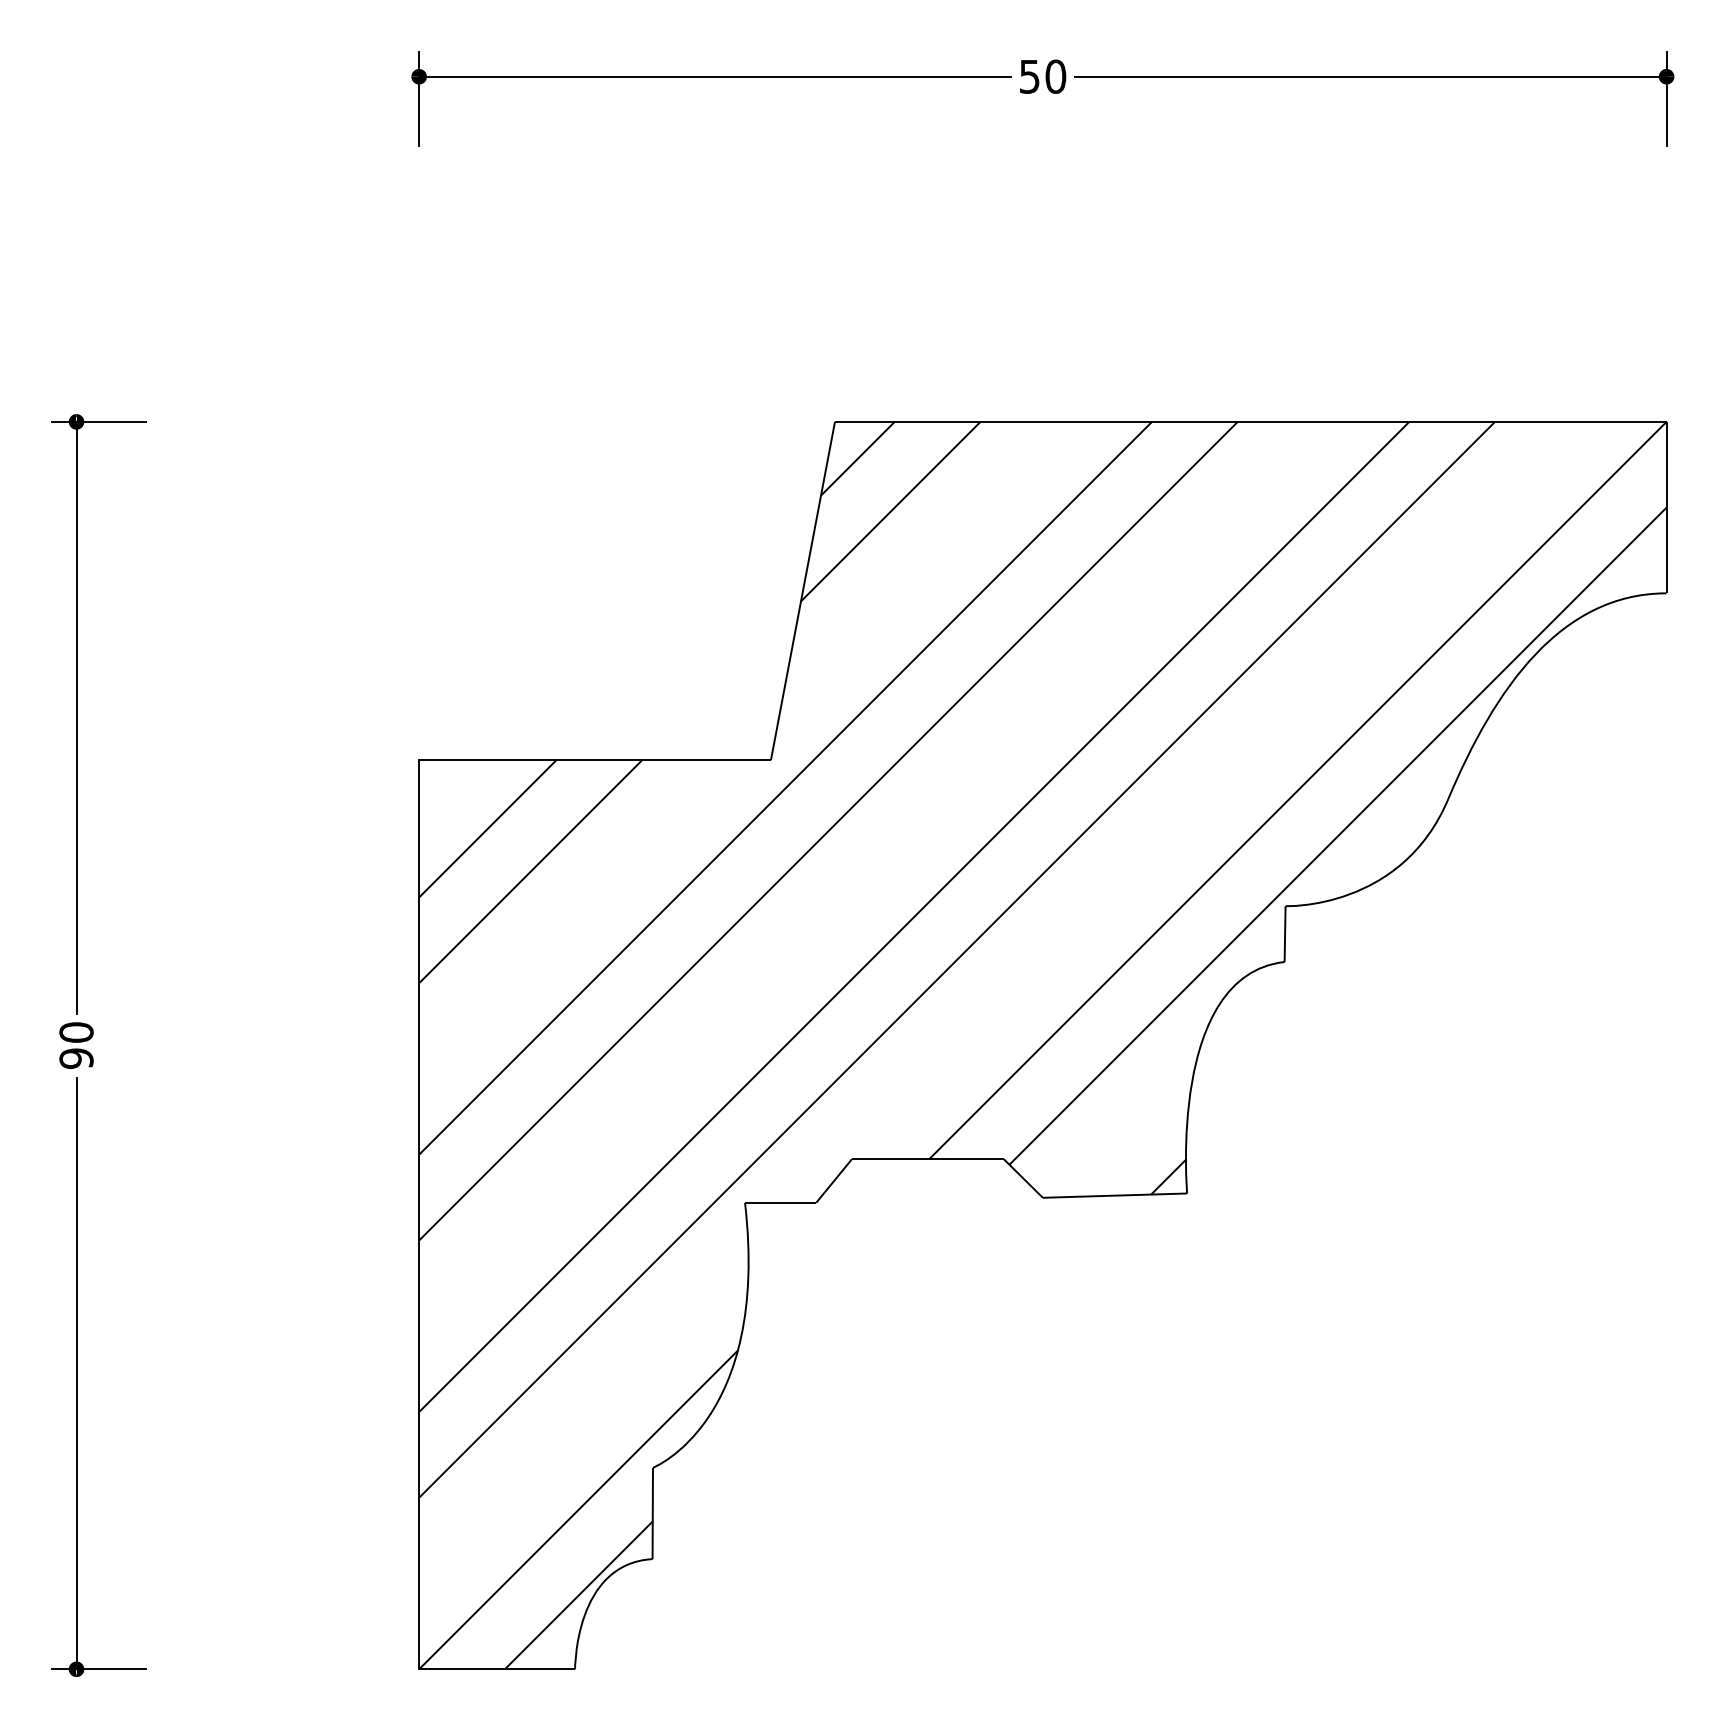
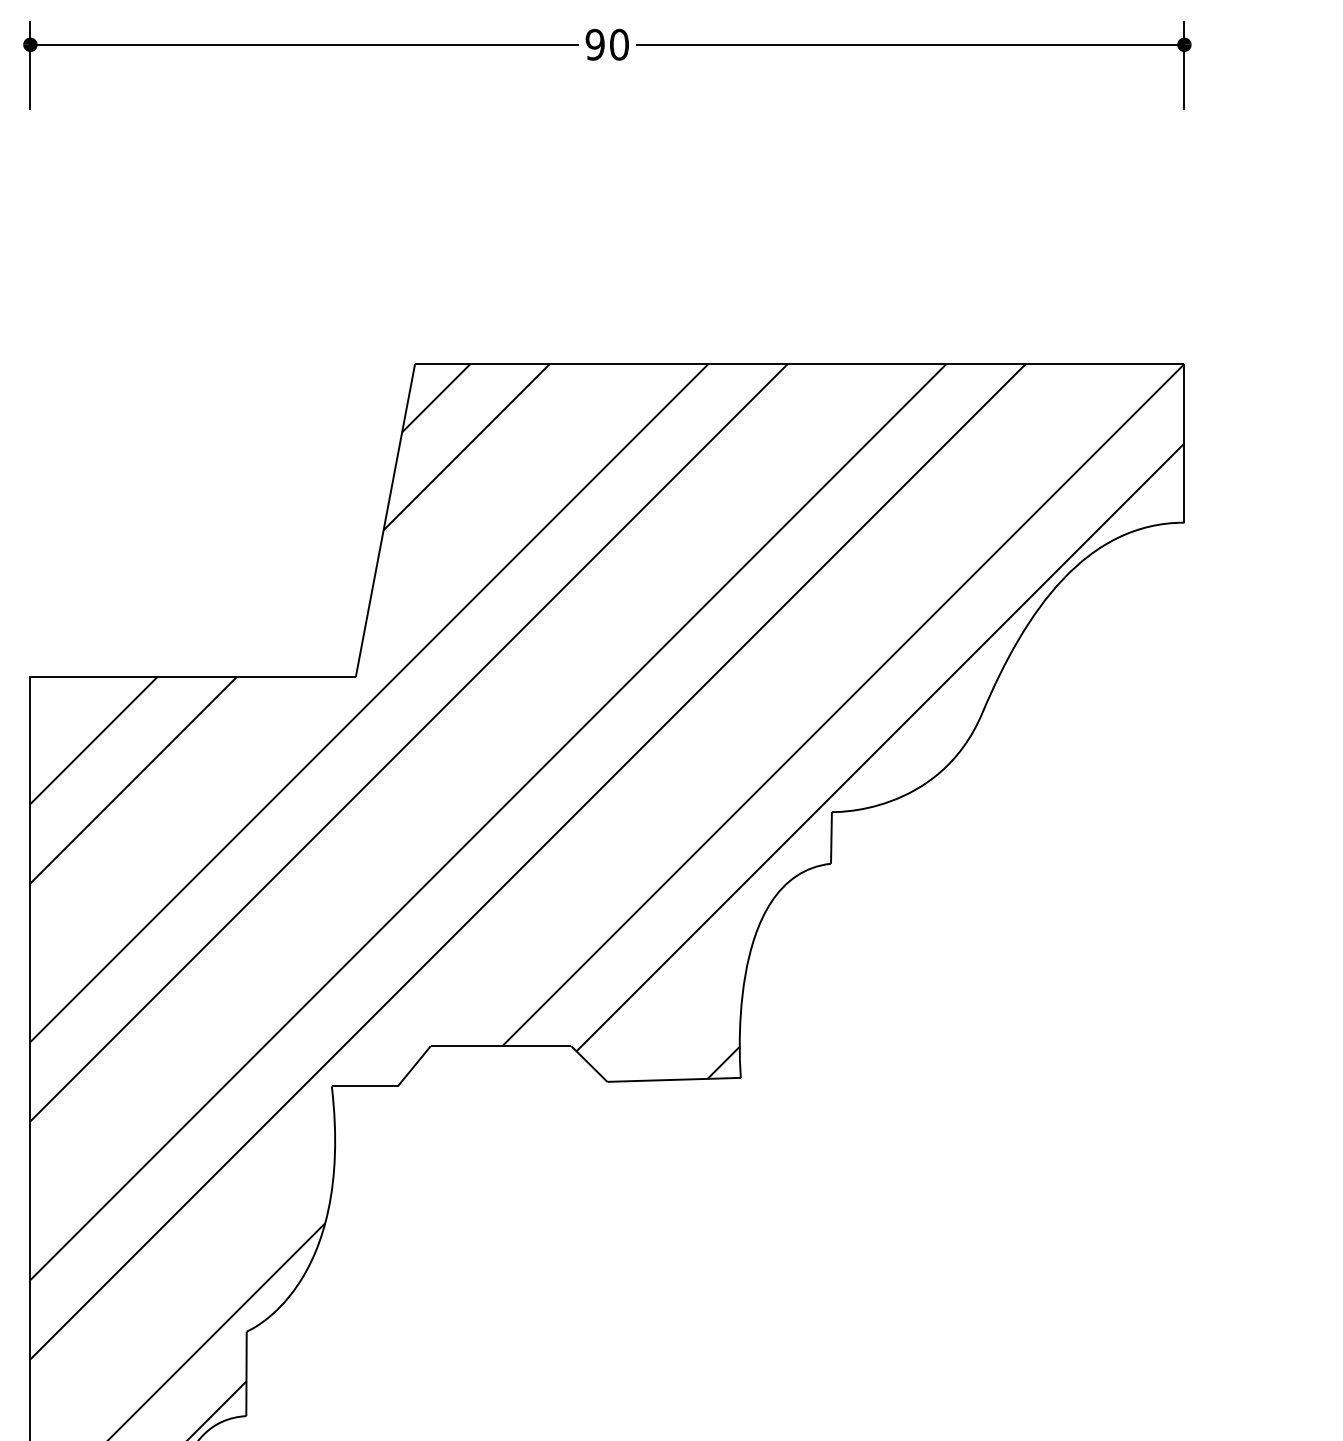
text: (1029, 76) -> (595, 44), 50 -> 90

